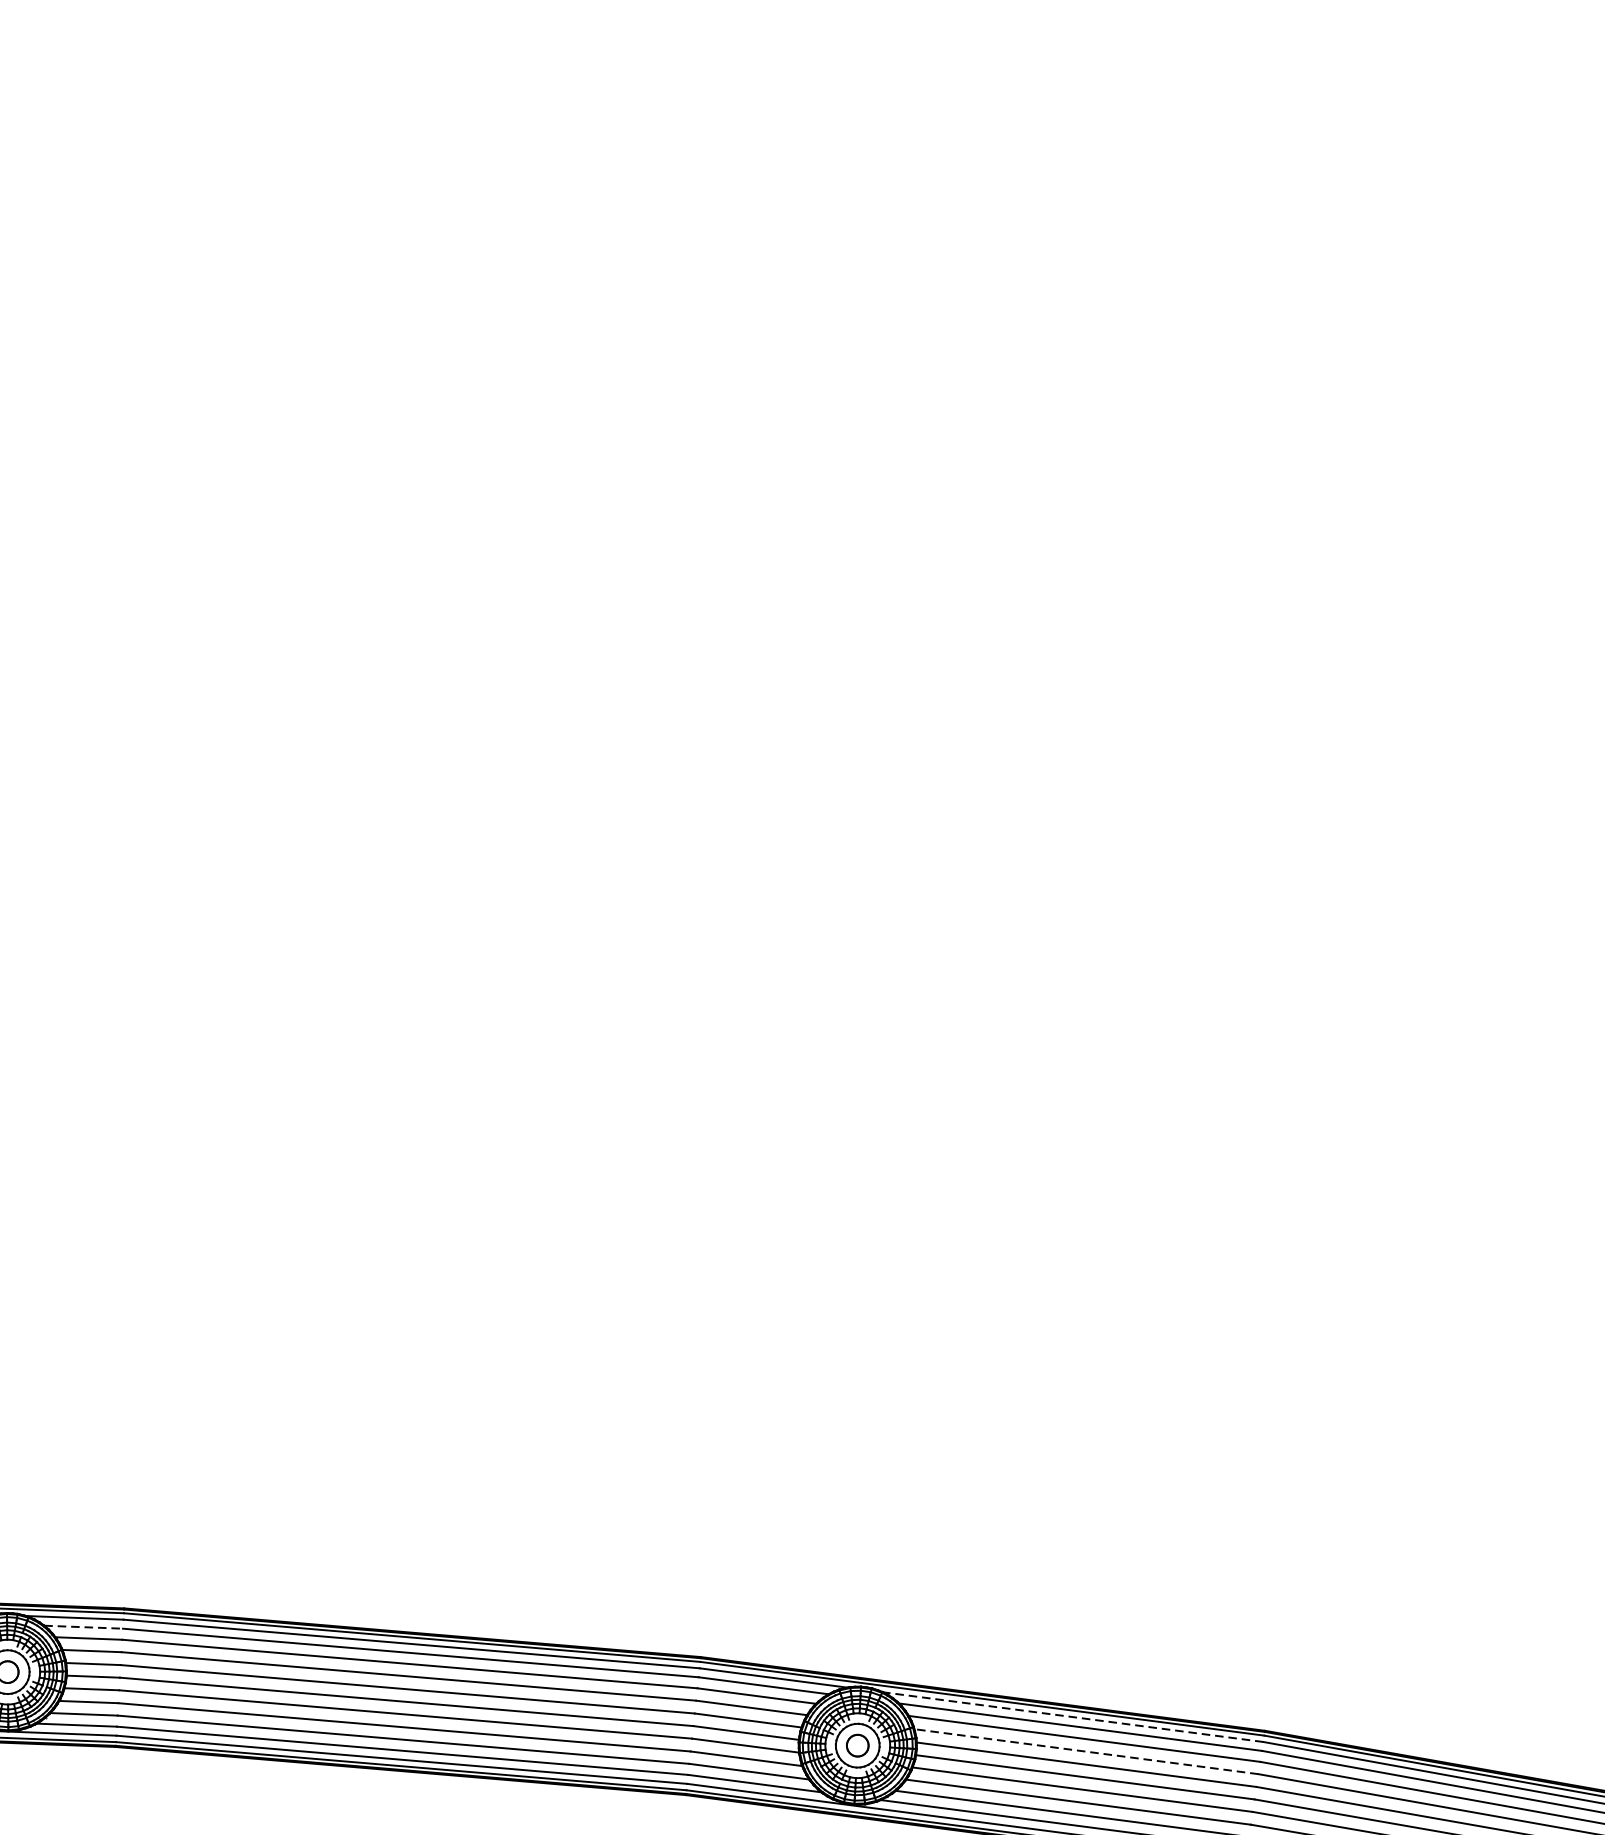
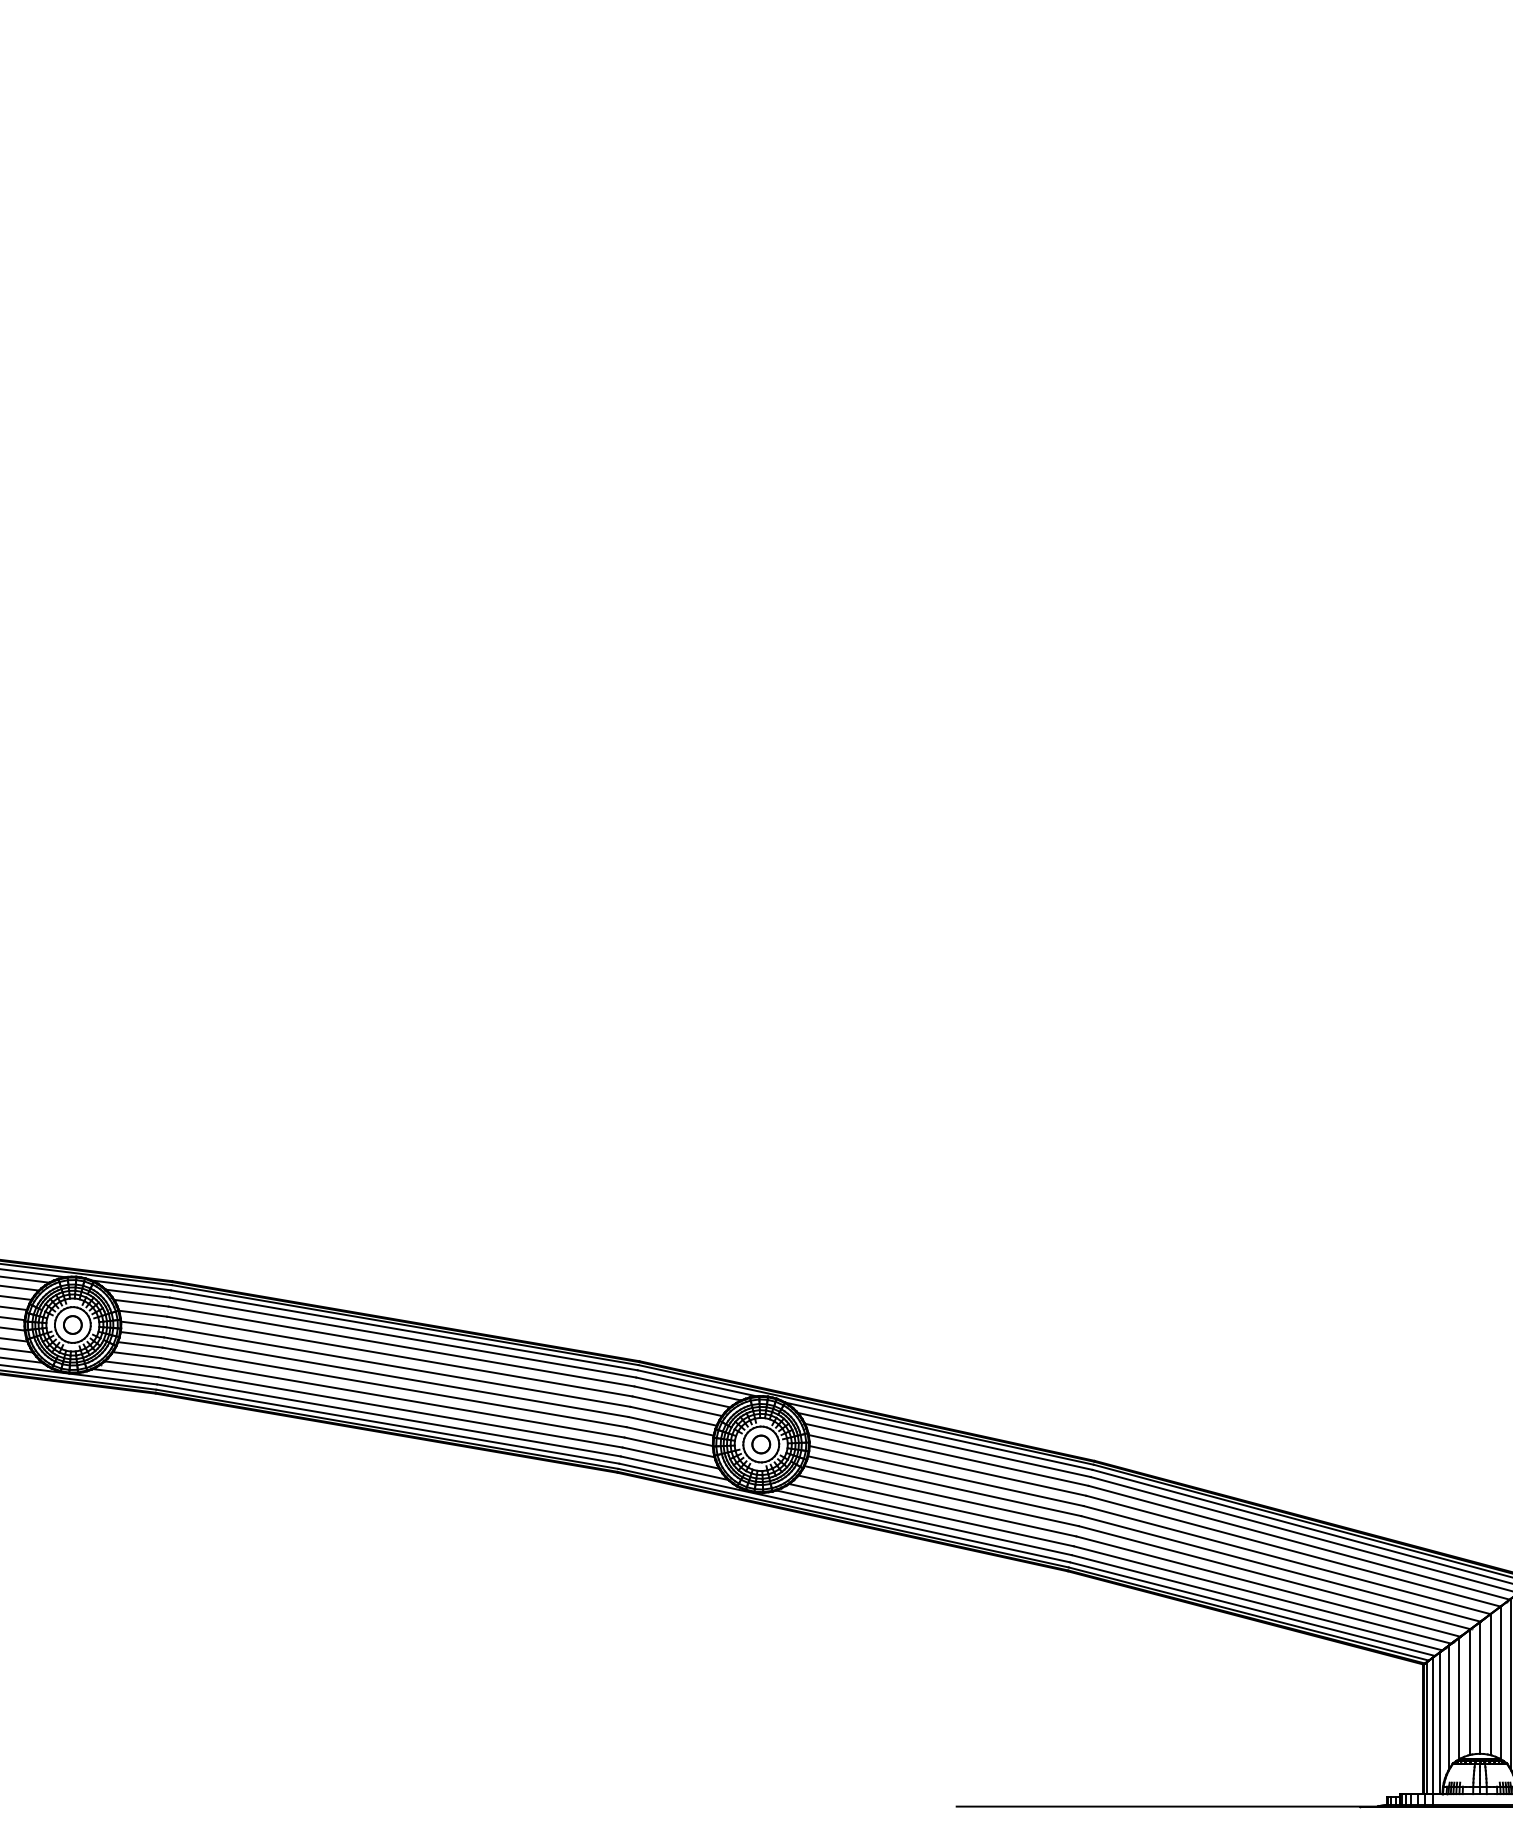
line: (84, 1626) -> (138, 1293), dashed -> solid
line: (1072, 1717) -> (938, 1436), dashed -> solid
line: (1085, 1751) -> (946, 1465), dashed -> solid

